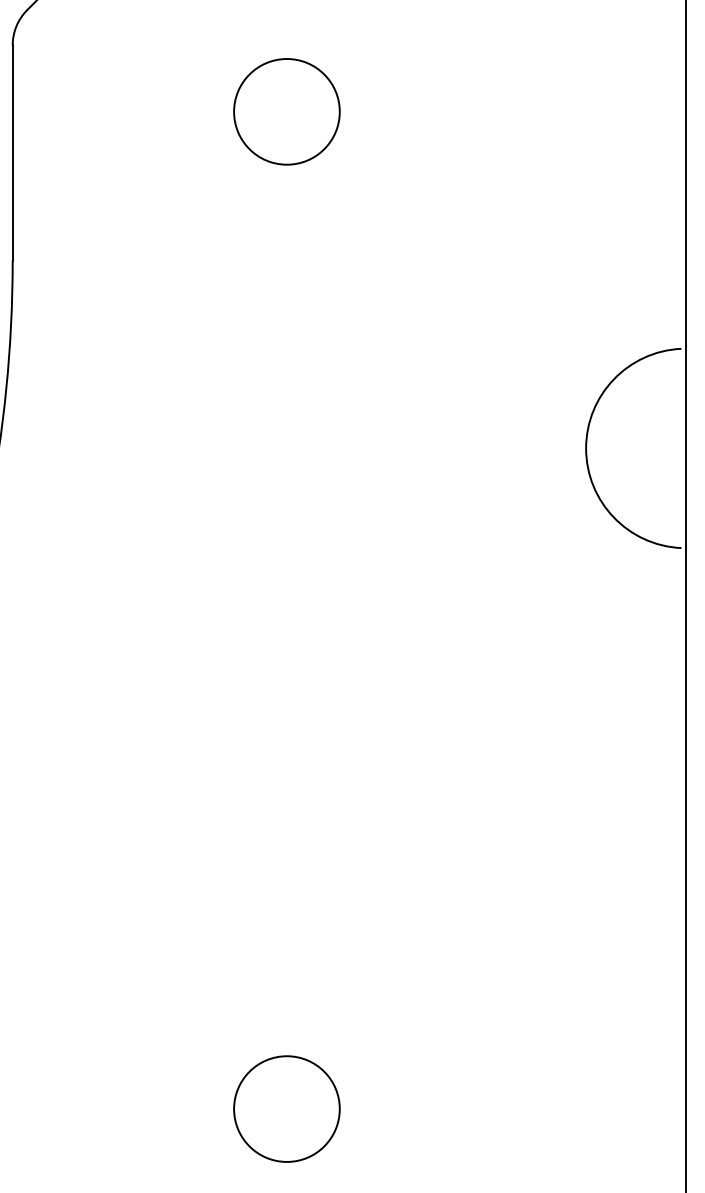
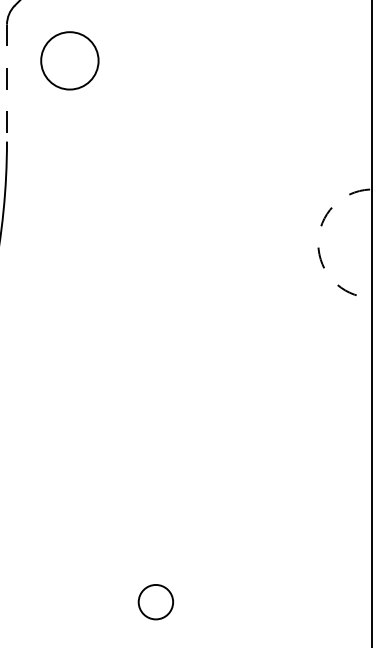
circle: (286, 111) -> (69, 60), moved
line: (13, 153) -> (7, 83), solid -> dashed
arc: (586, 448) -> (318, 243), solid -> dashed
circle: (286, 1107) -> (155, 601), size x0.6

